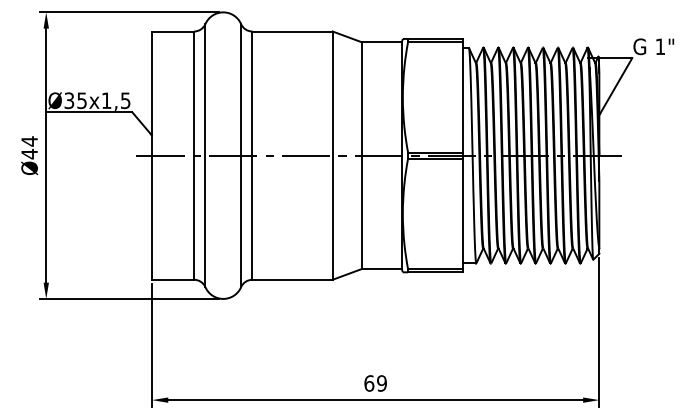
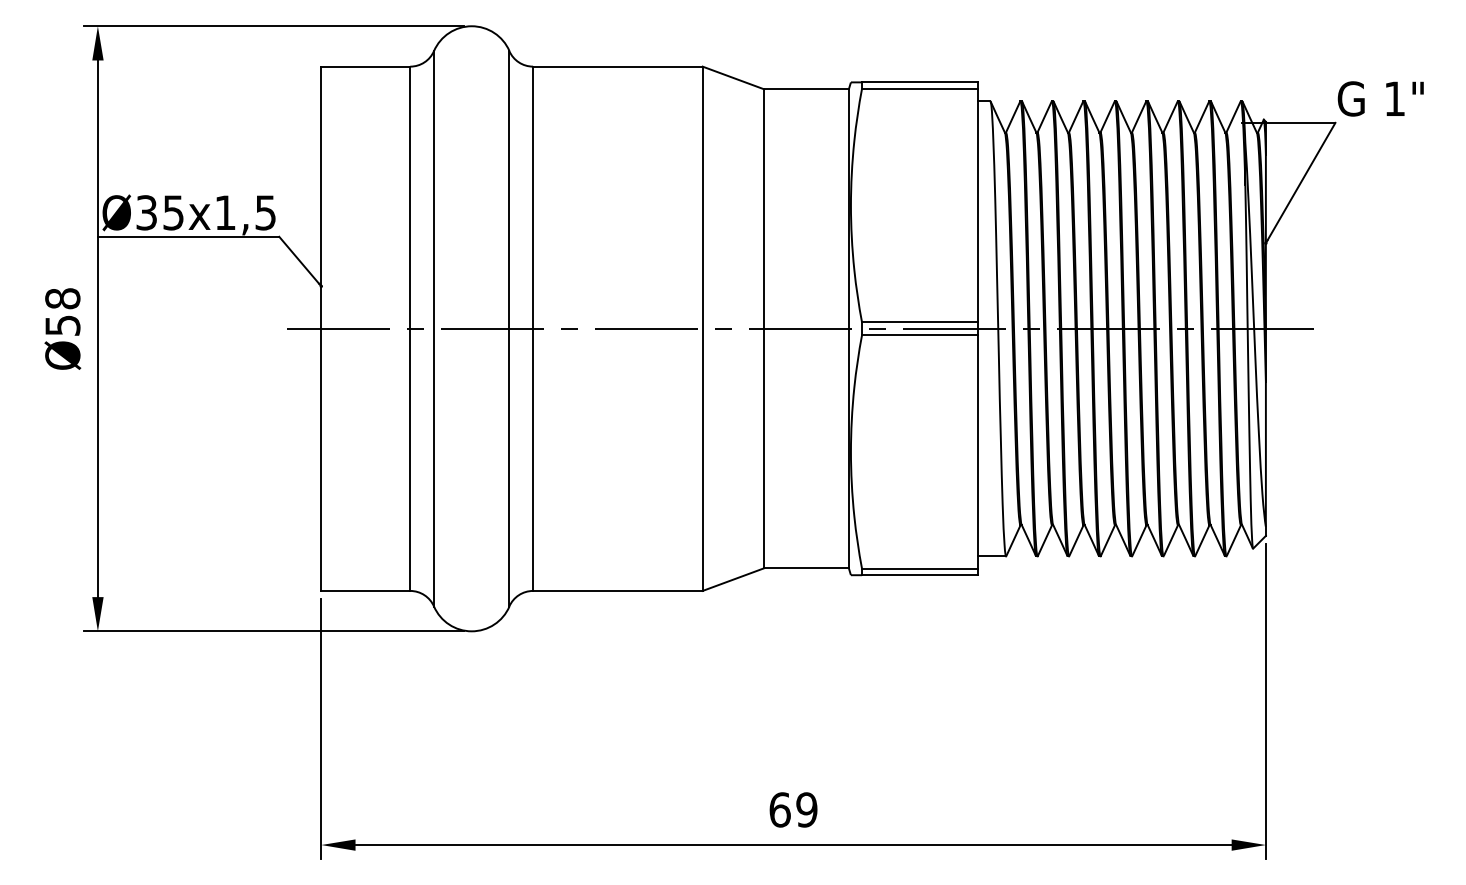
text: (29, 147) -> (62, 311), Ø44 -> Ø58

